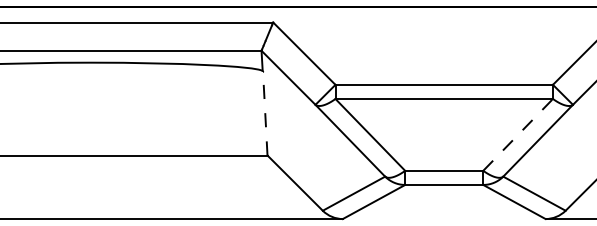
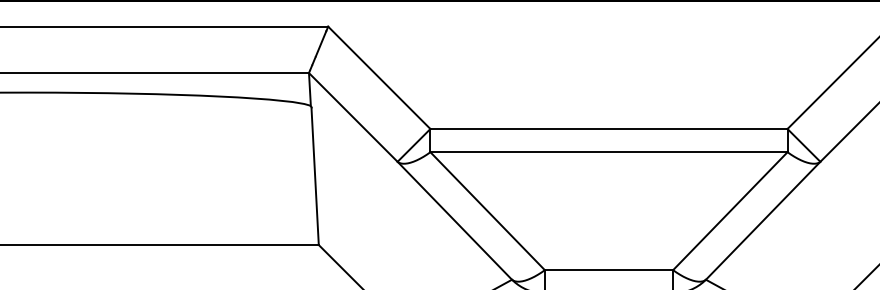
line: (265, 113) -> (315, 176), dashed -> solid
line: (518, 134) -> (730, 210), dashed -> solid

